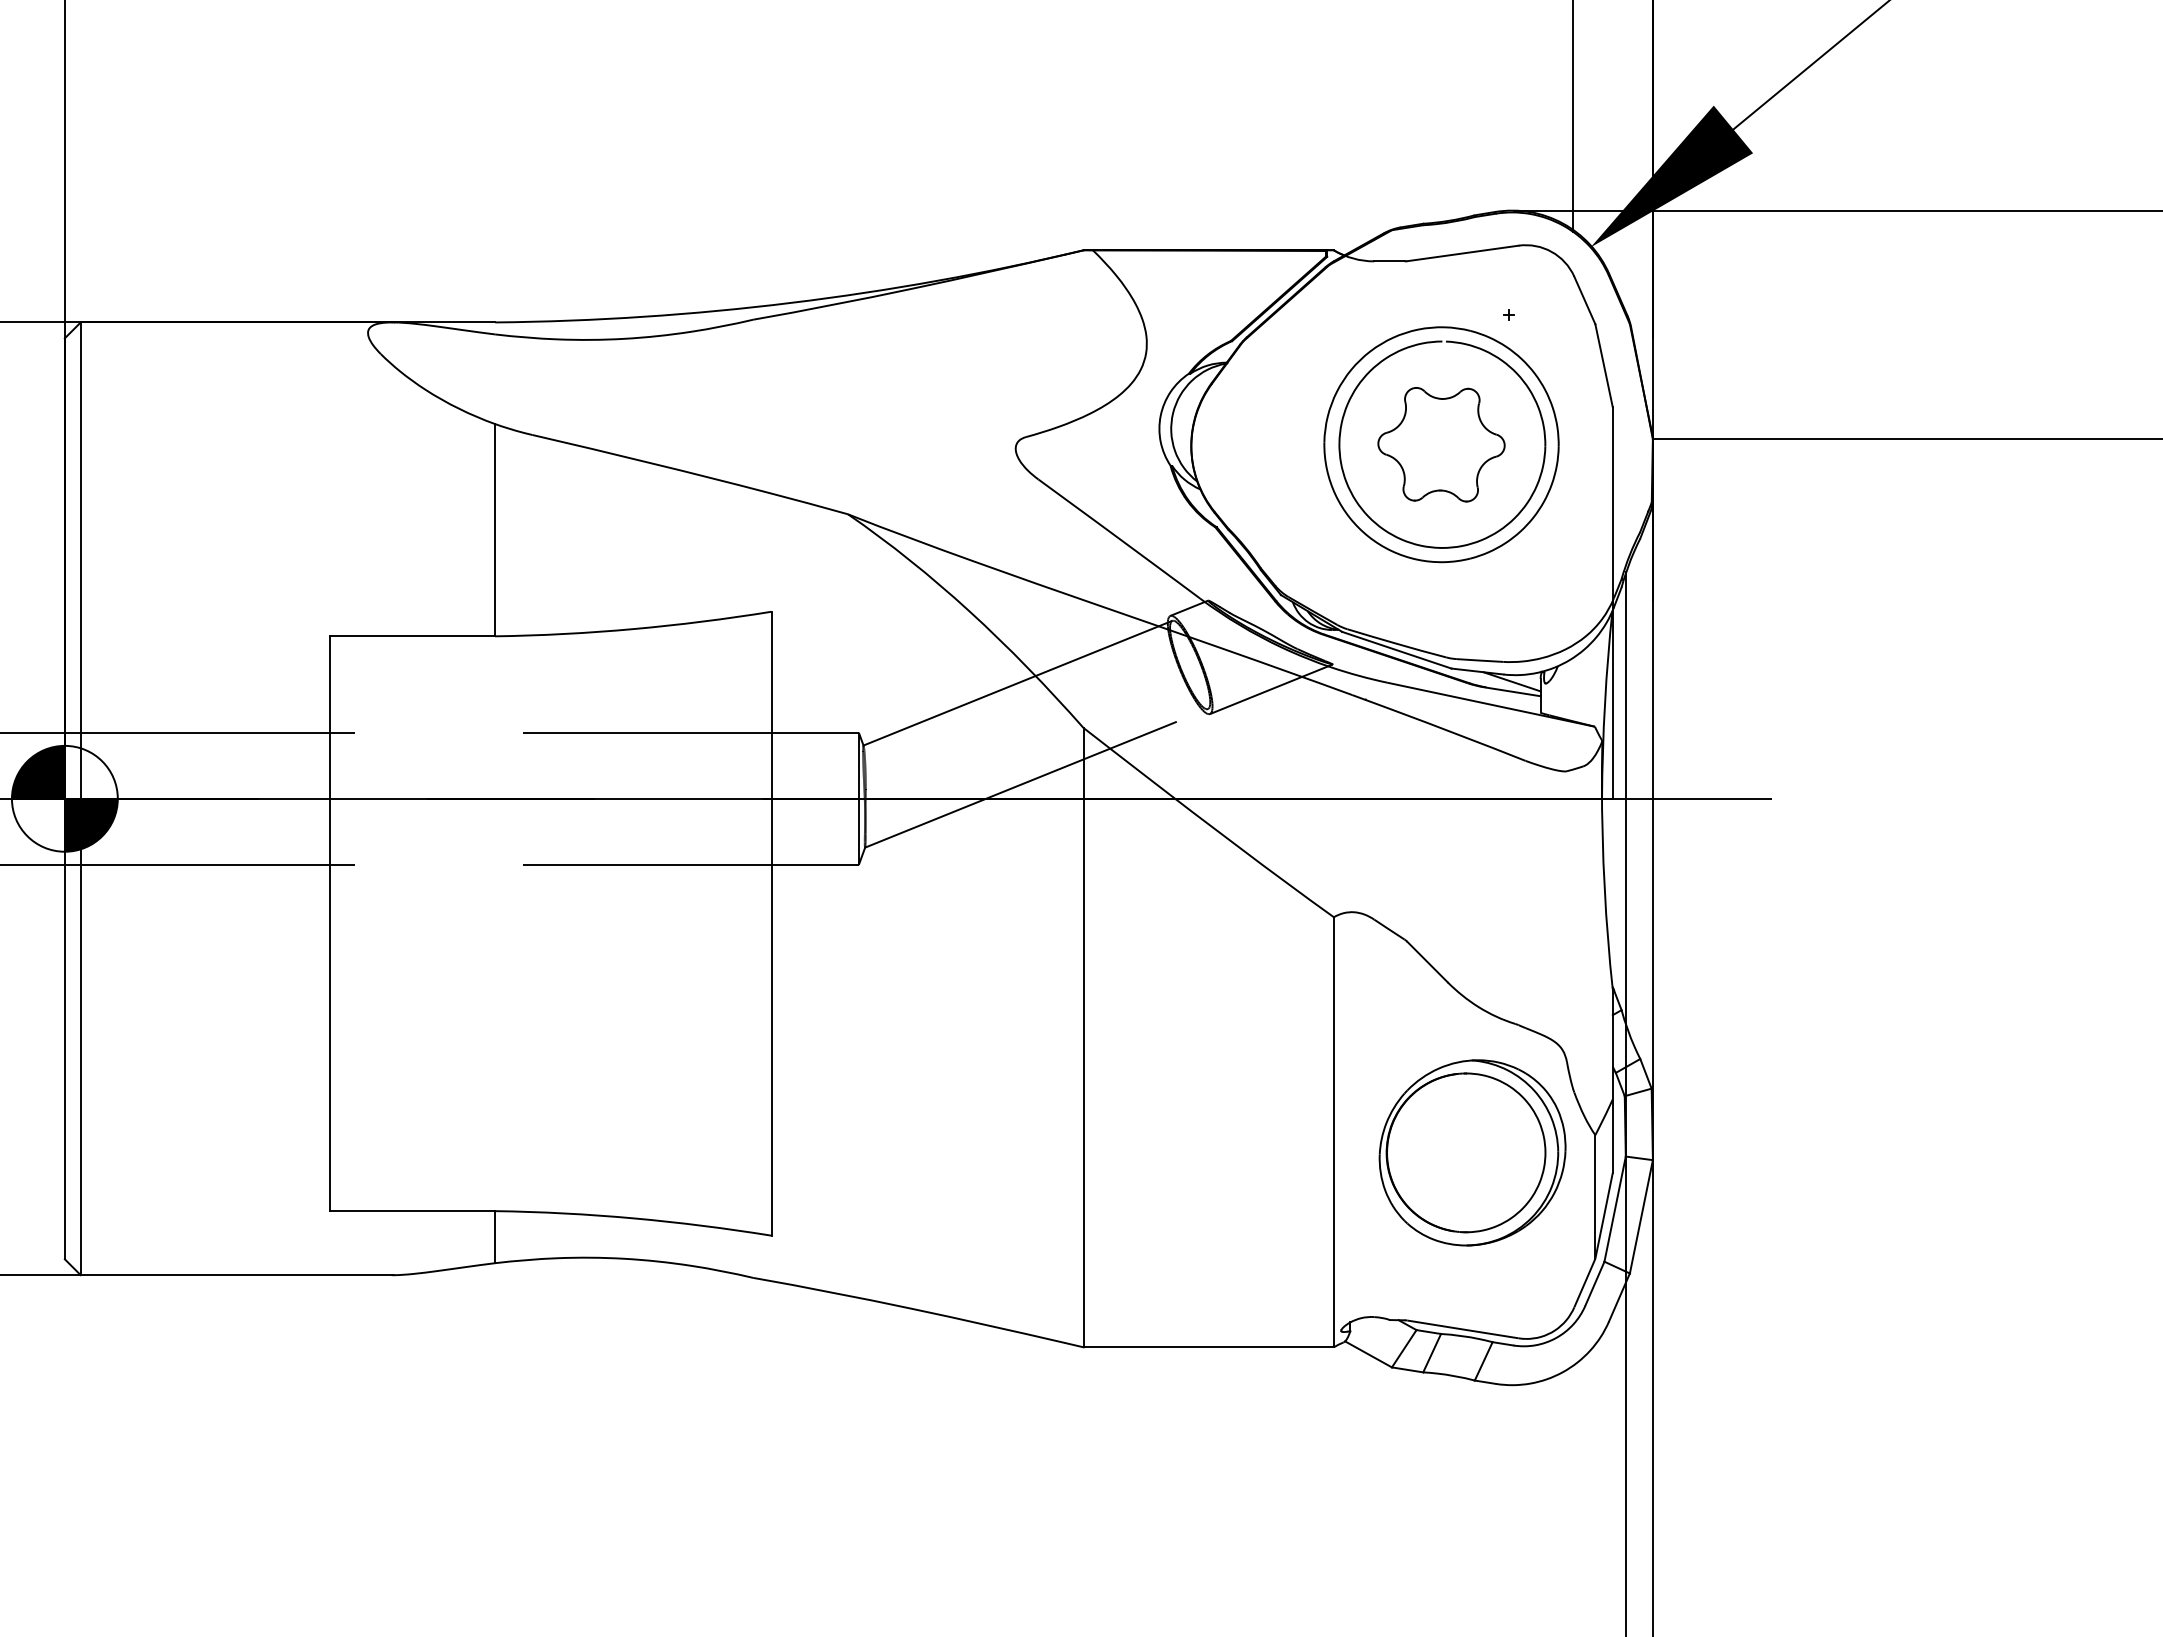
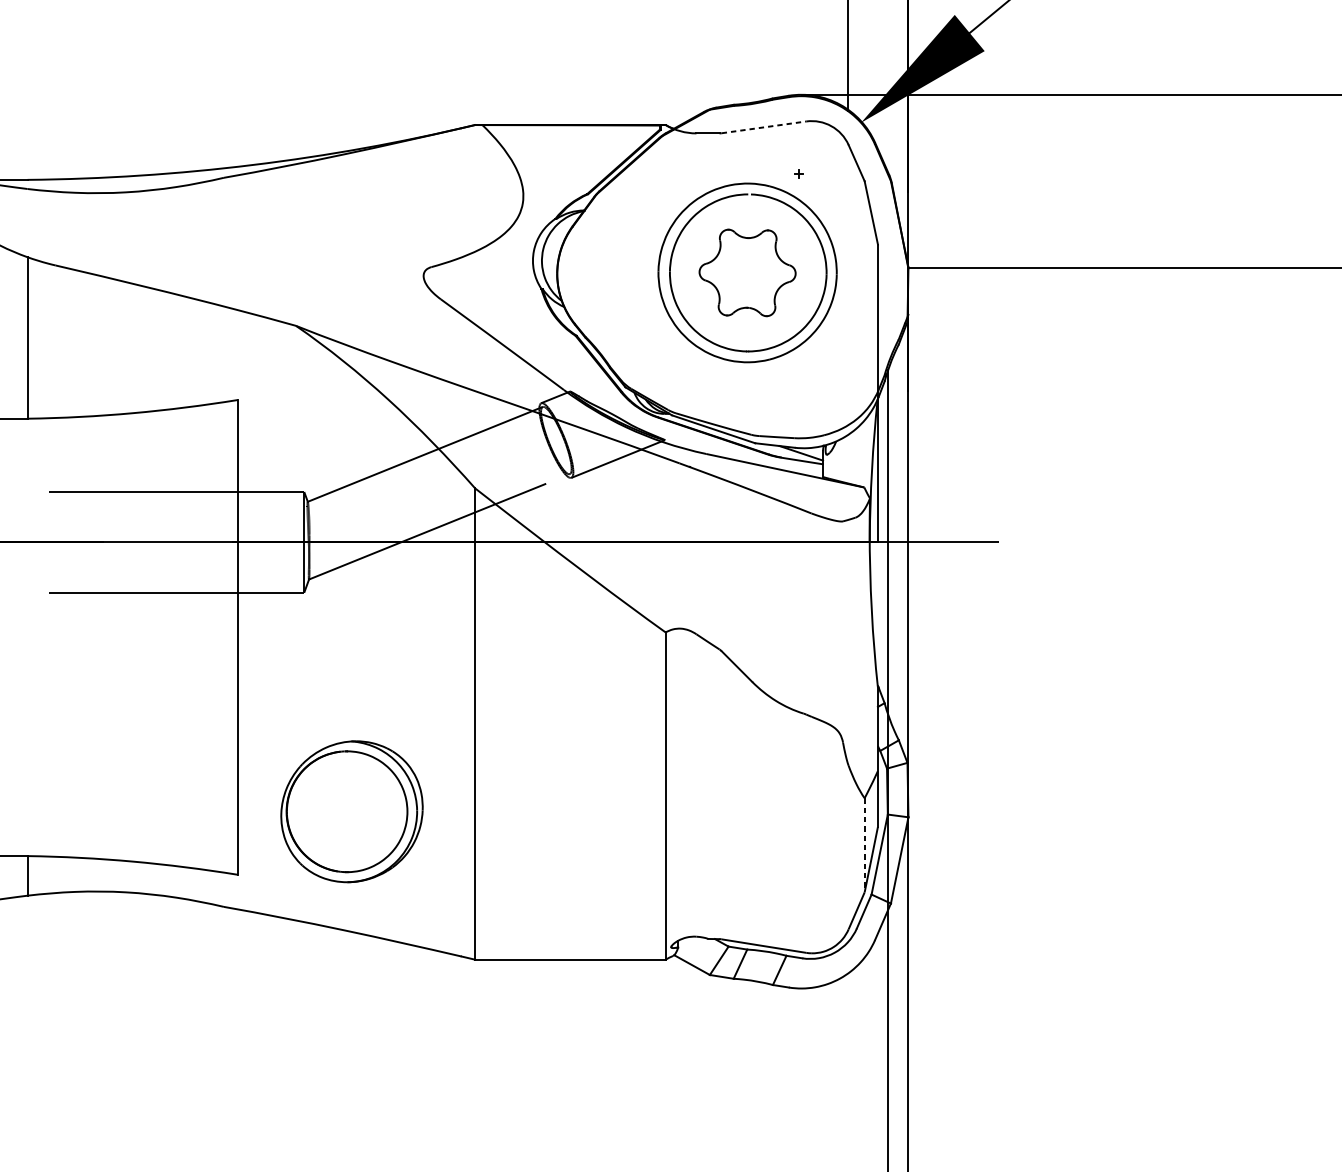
line: (1463, 253) -> (764, 127), solid -> dashed
part: (1472, 1152) -> (351, 811), moved
line: (1595, 1197) -> (864, 845), solid -> dashed

